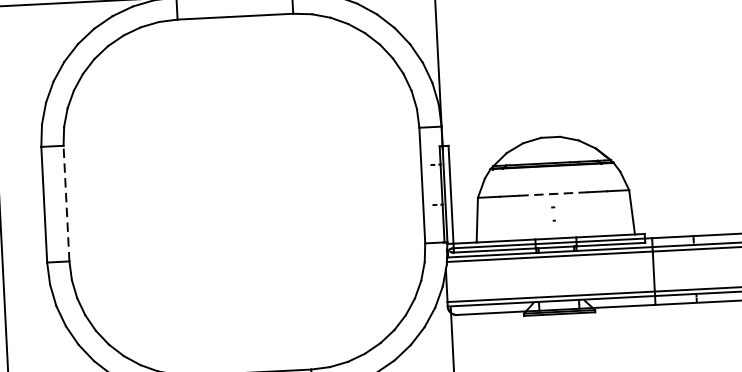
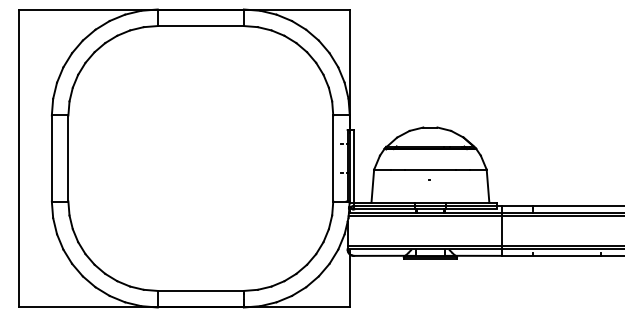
line: (553, 193) -> (430, 169), dashed -> solid
line: (66, 203) -> (68, 158), dashed -> solid

